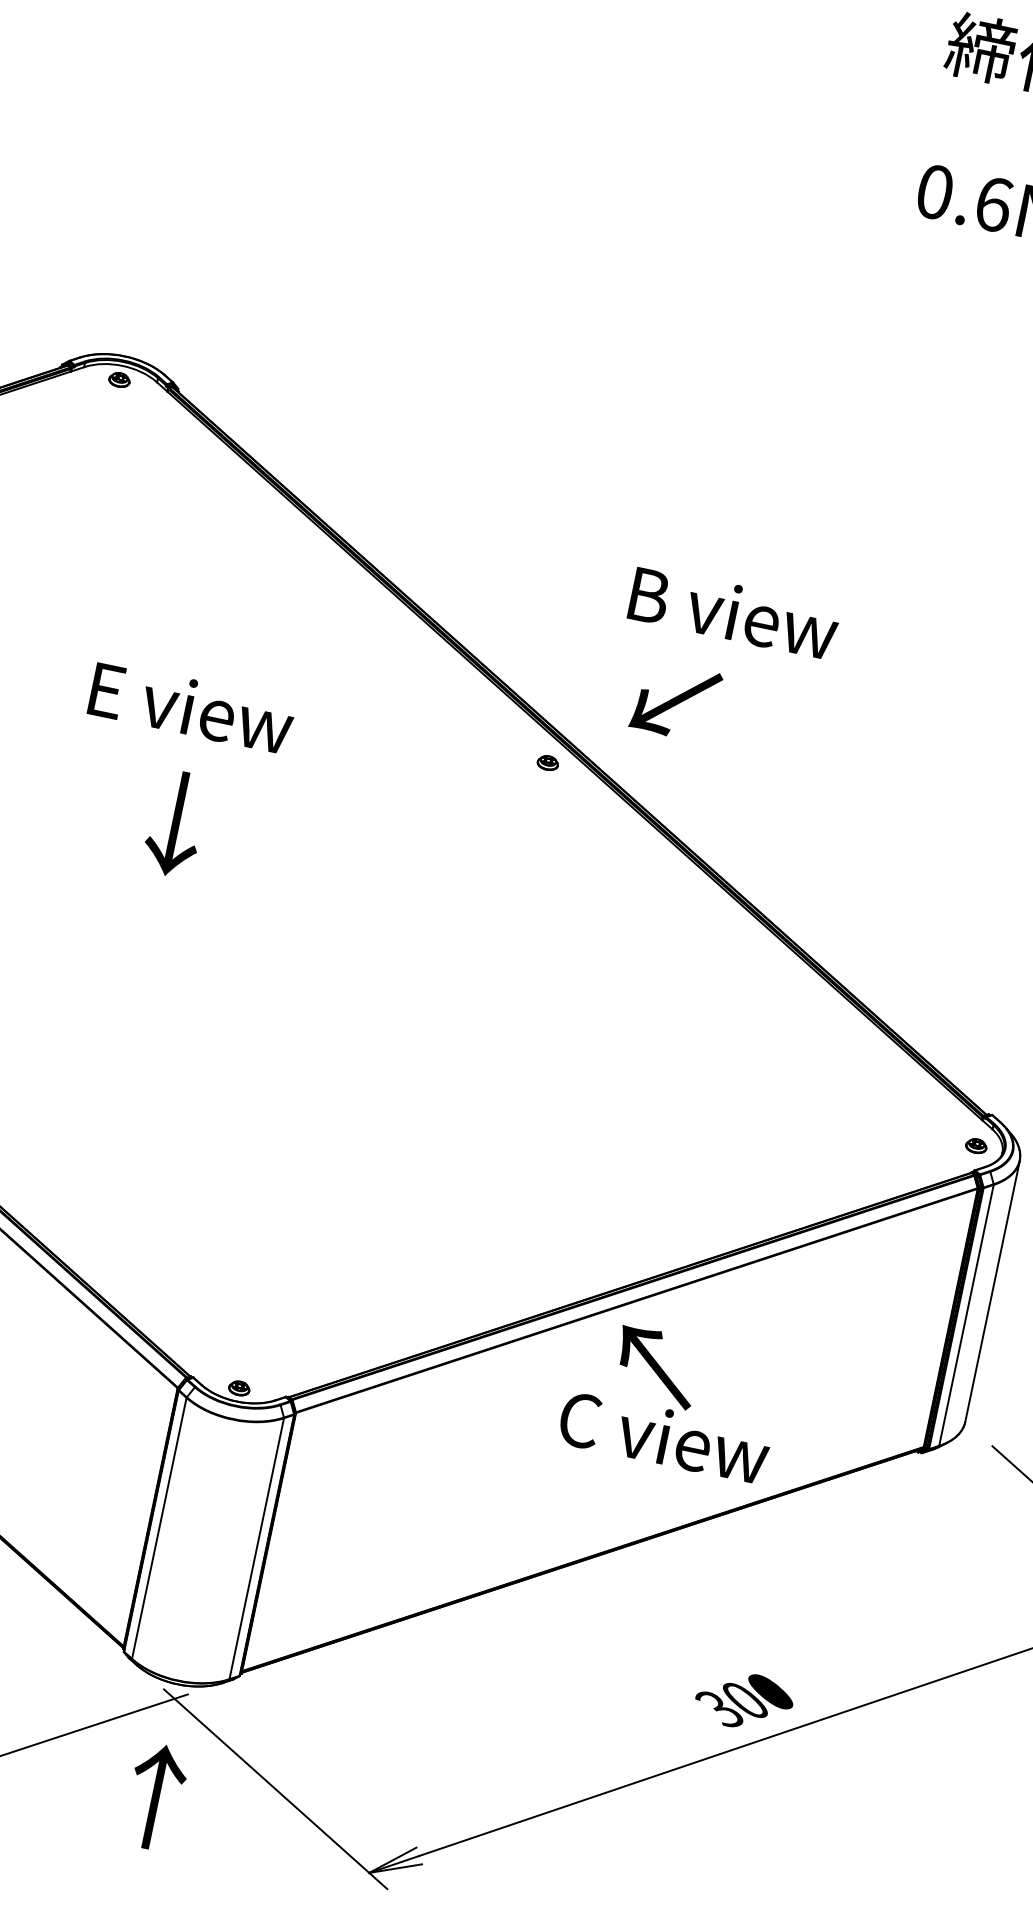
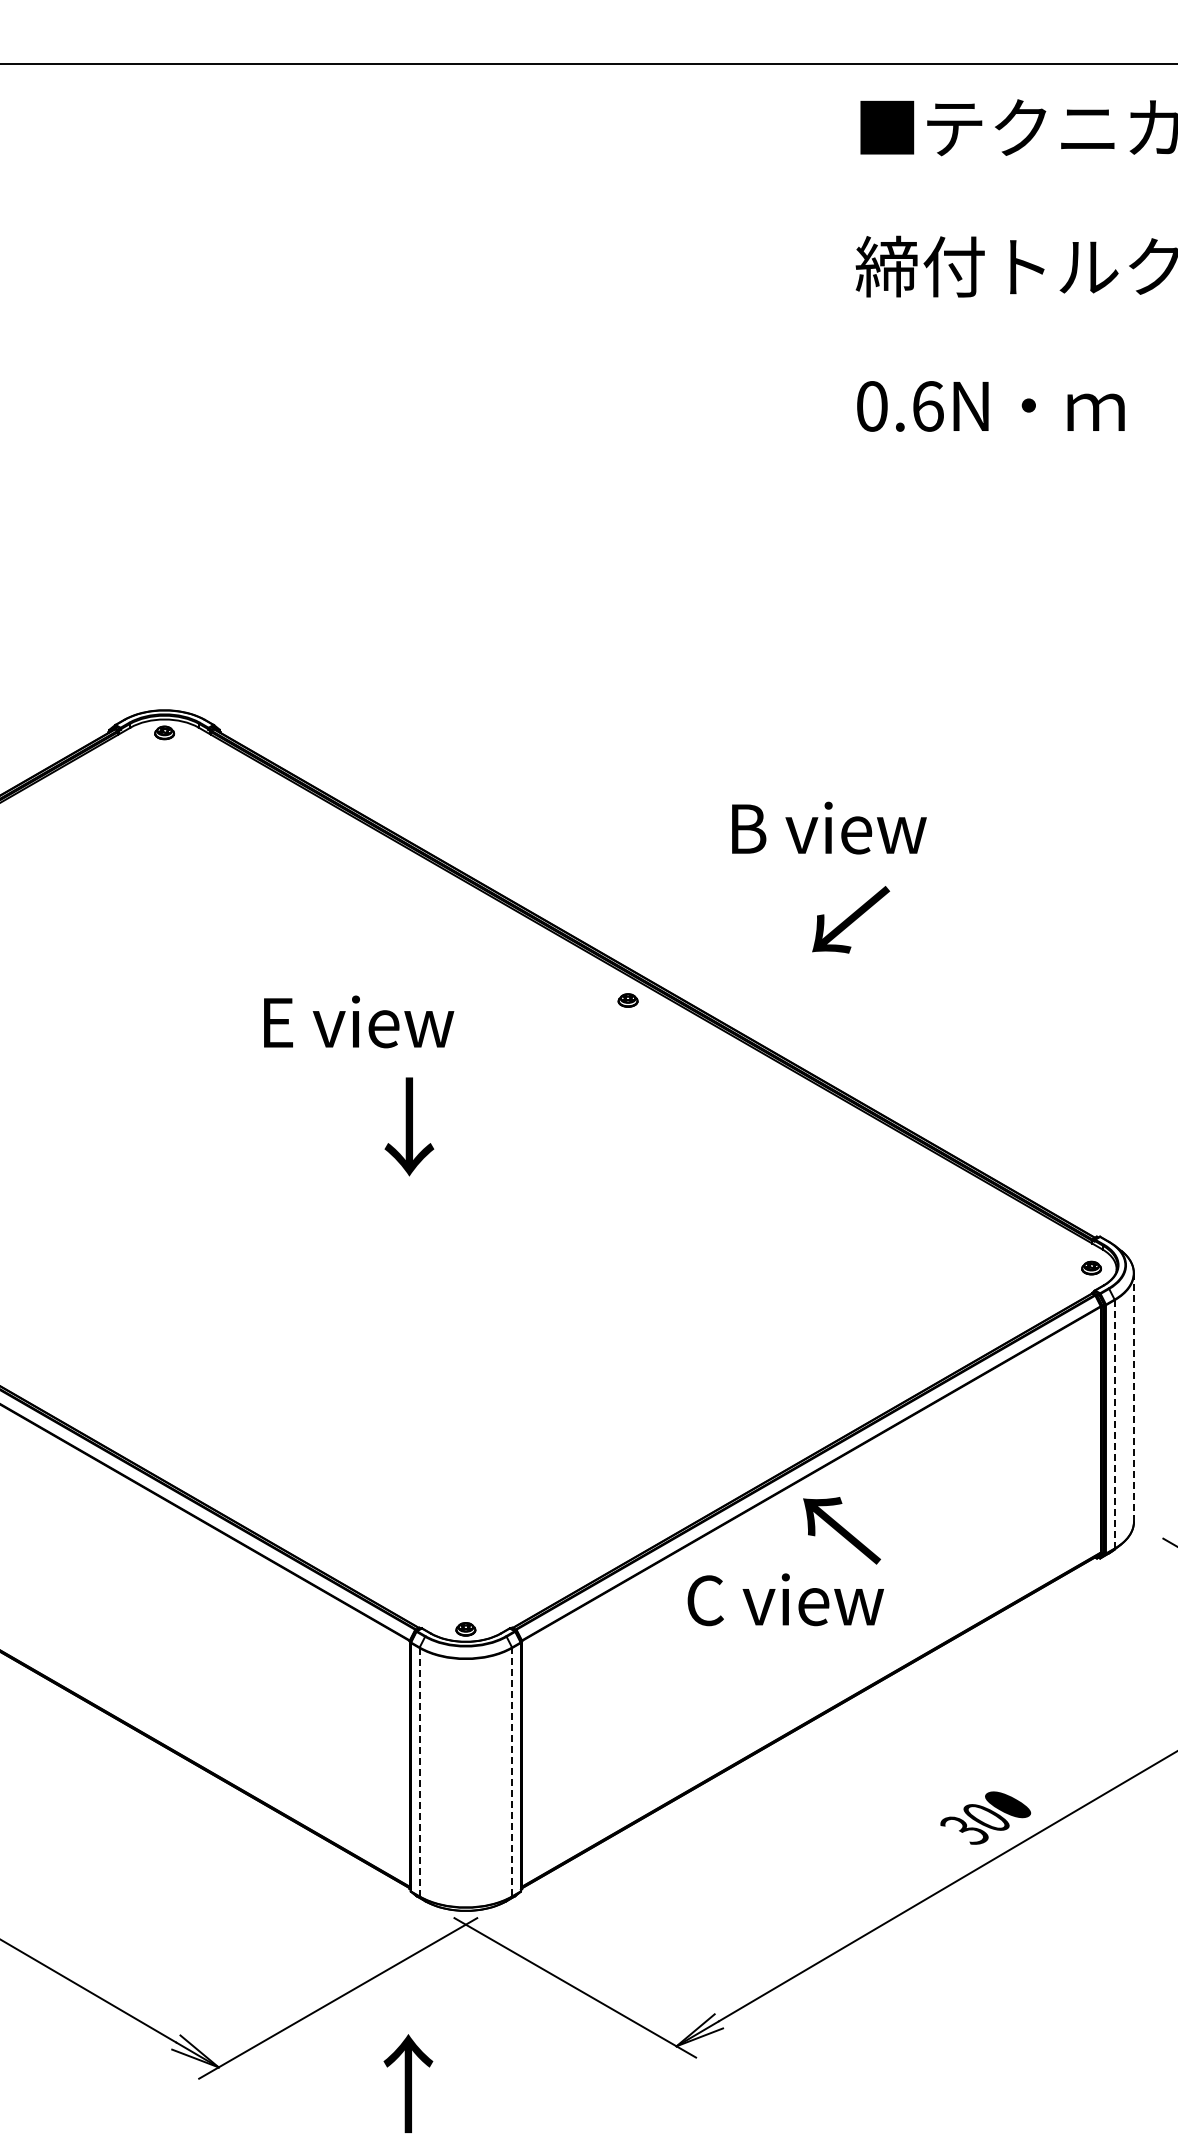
text: (734, 612) -> (829, 827), moved
text: (676, 701) -> (851, 919), moved
text: (192, 707) -> (359, 1021), moved
text: (175, 823) -> (409, 1126), moved
line: (992, 1291) -> (1133, 1397), solid -> dashed
line: (966, 1315) -> (1114, 1424), solid -> dashed
text: (664, 1436) -> (785, 1599), moved
line: (159, 1528) -> (419, 1772), solid -> dashed
line: (257, 1548) -> (512, 1771), solid -> dashed
text: (155, 1796) -> (408, 2083), moved

